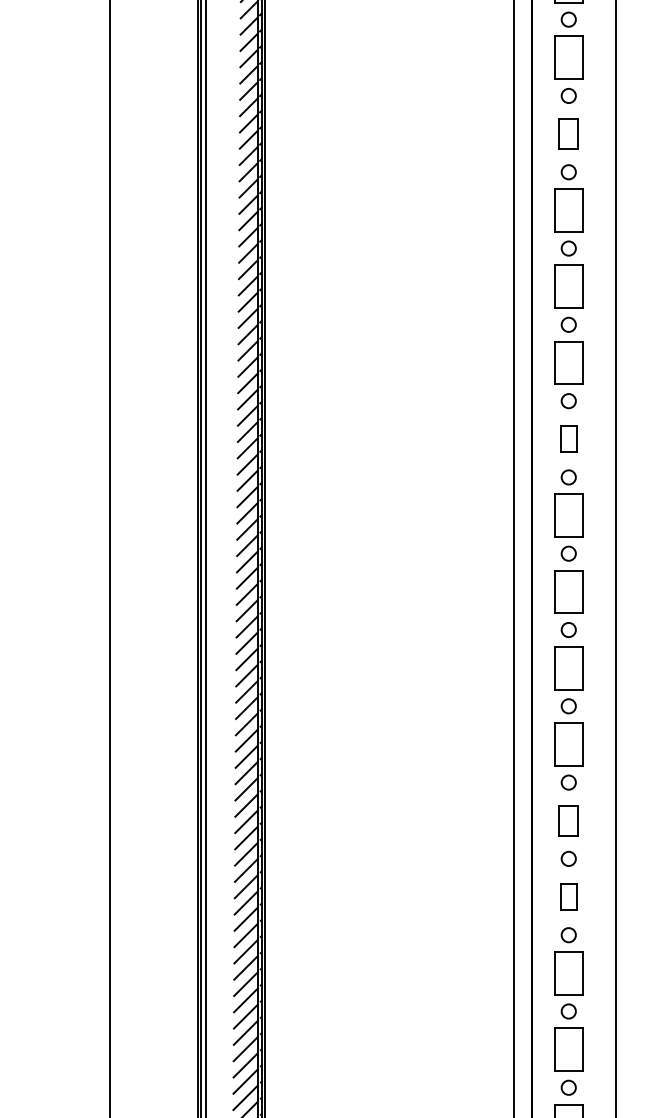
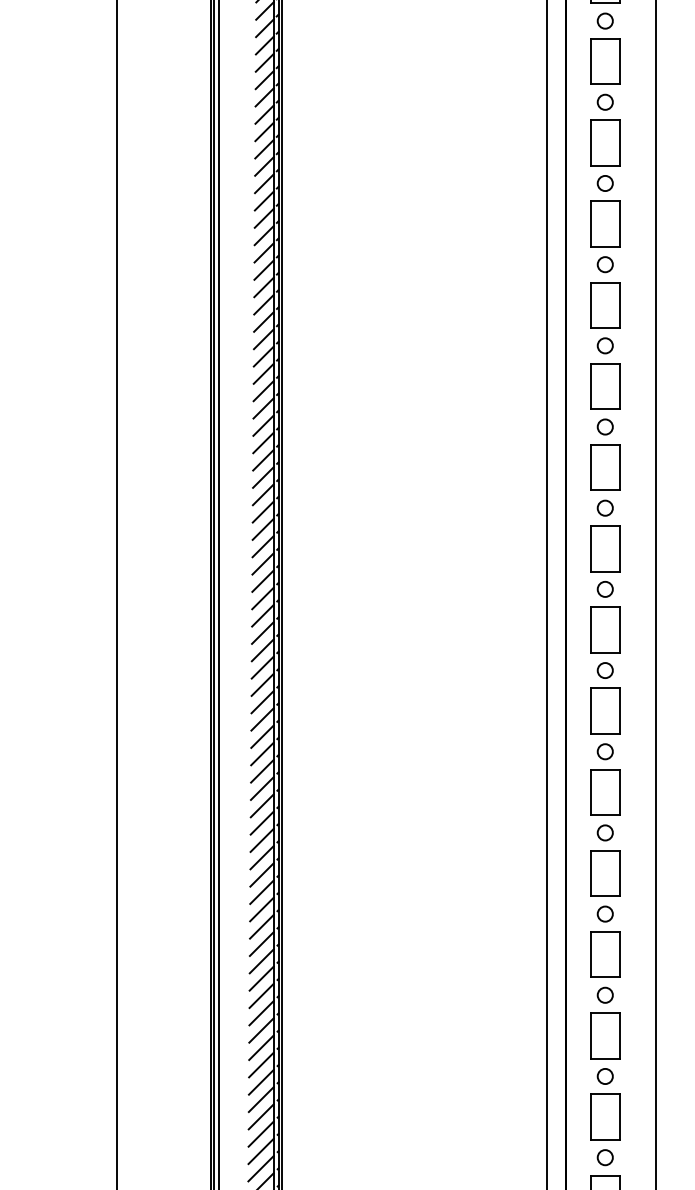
part: (568, 133) -> (605, 142), size x1.43
part: (568, 439) -> (605, 467), size x1.67
part: (568, 820) -> (605, 873), size x1.43
part: (568, 896) -> (605, 954), size x1.67

